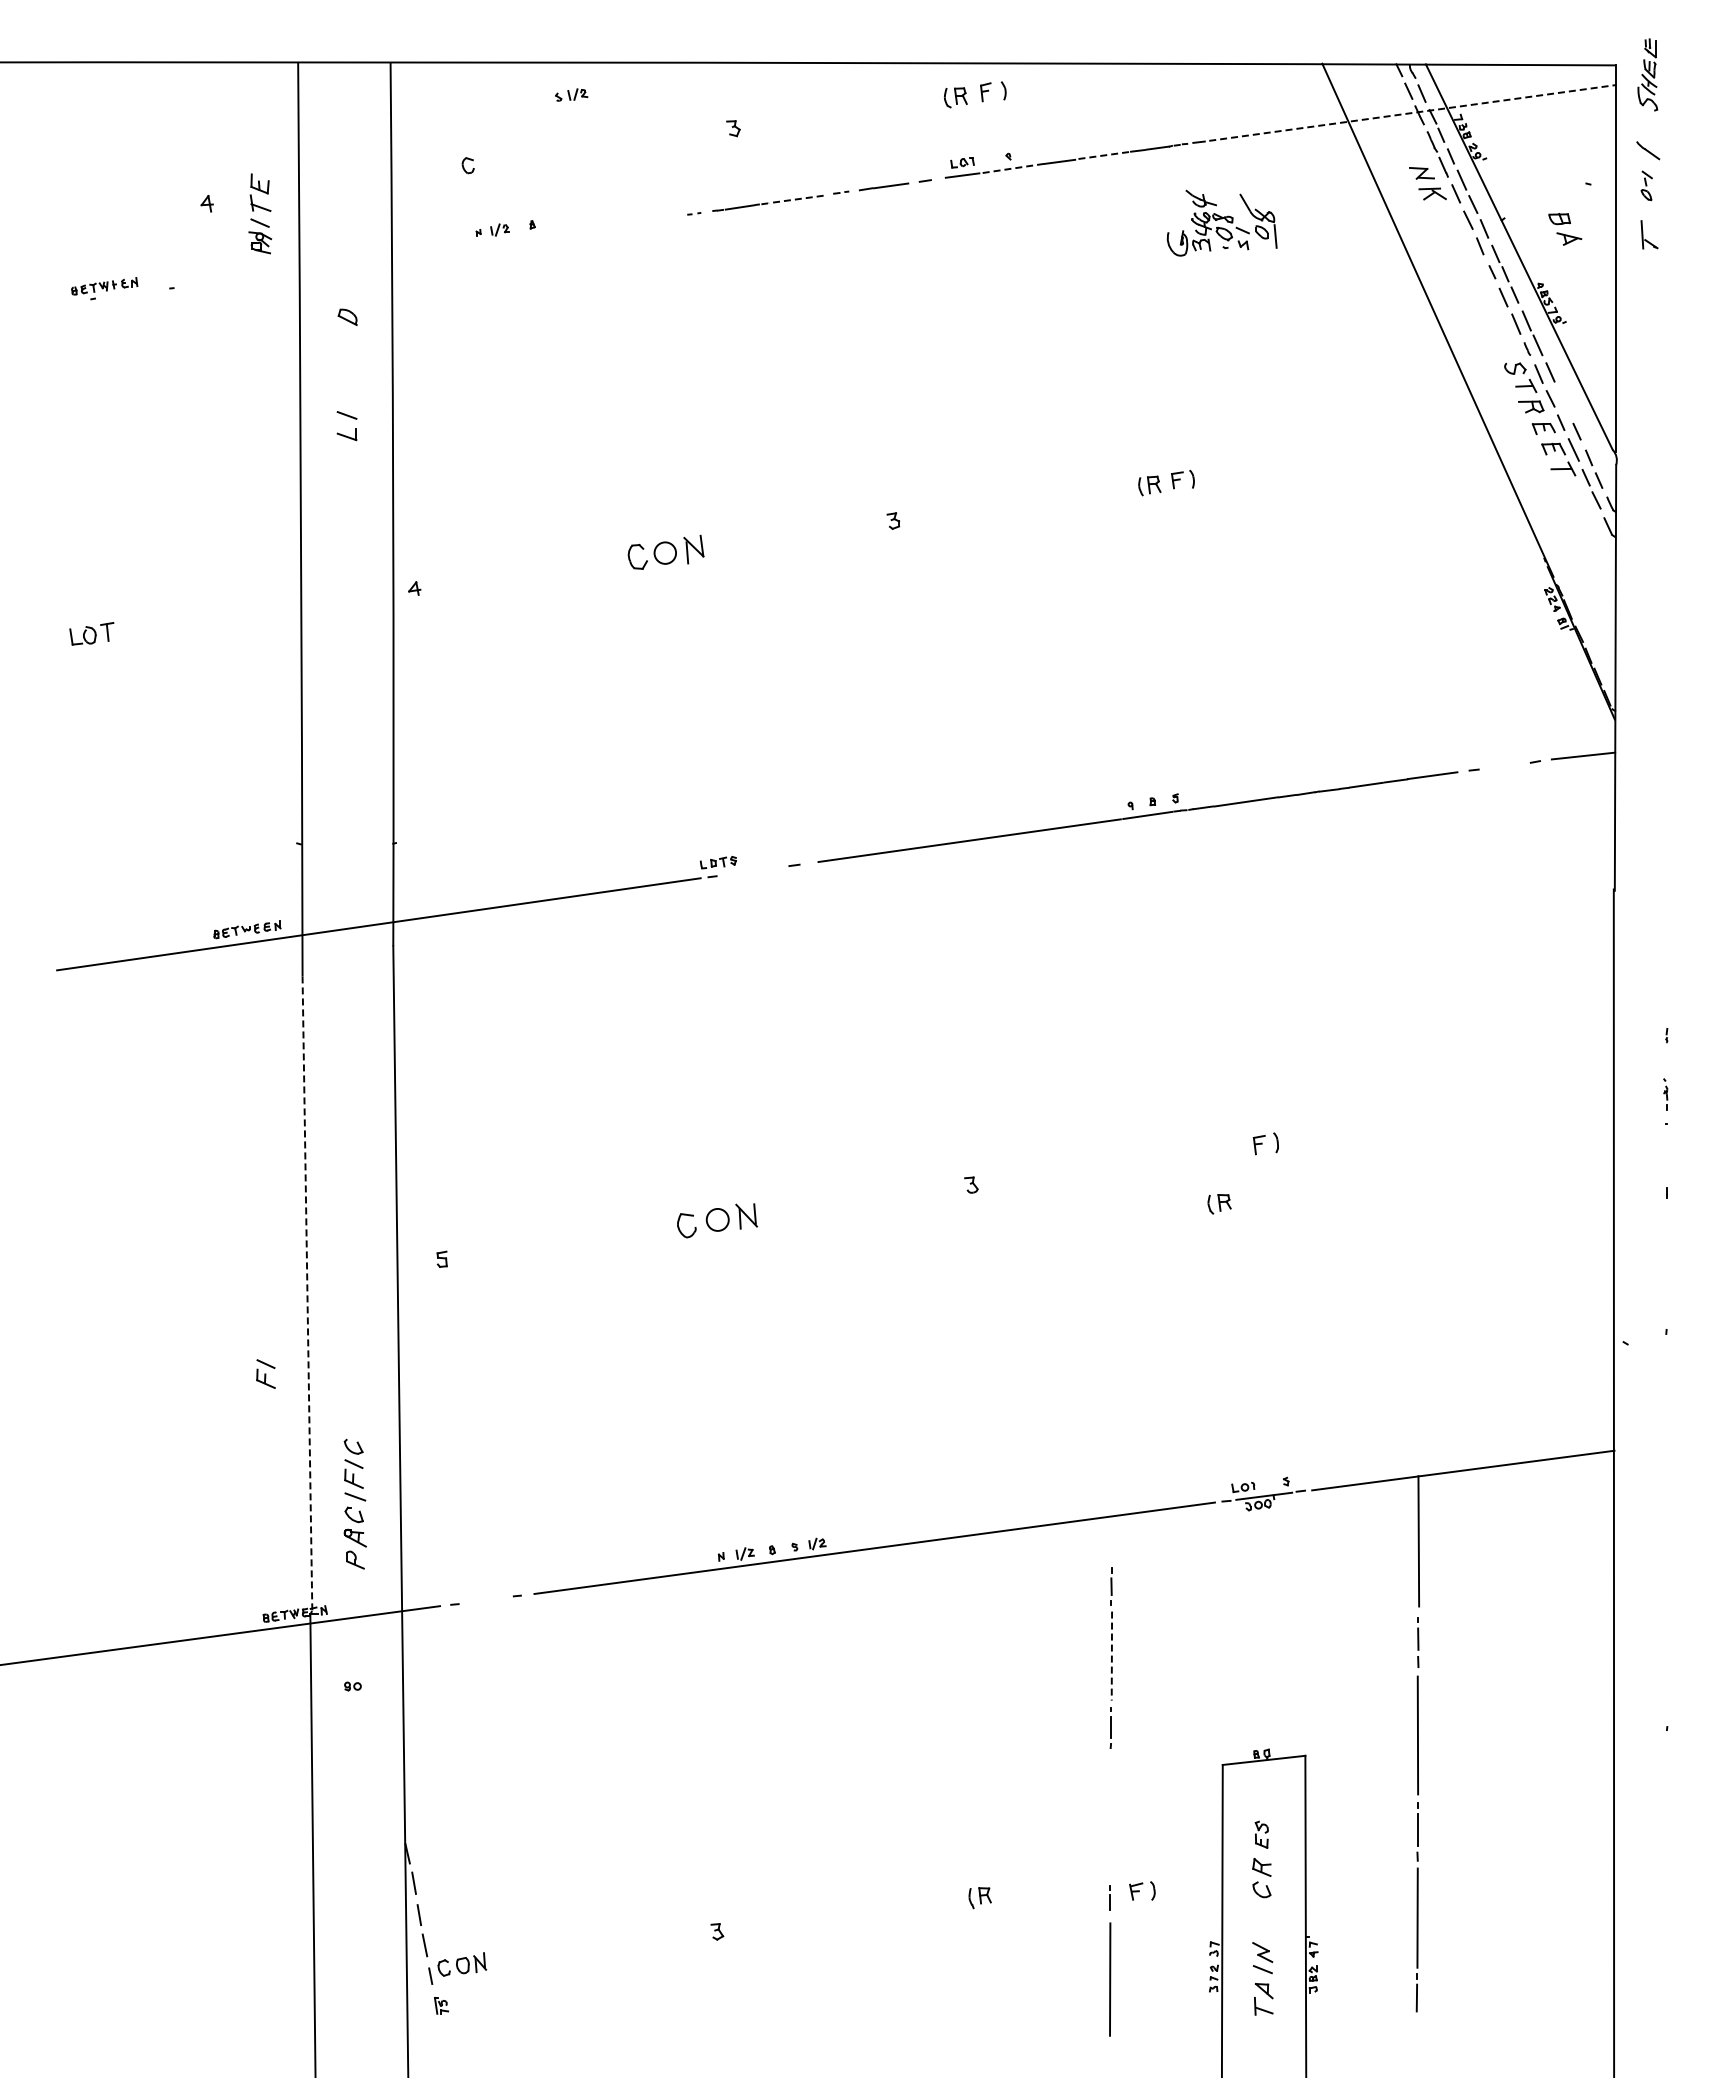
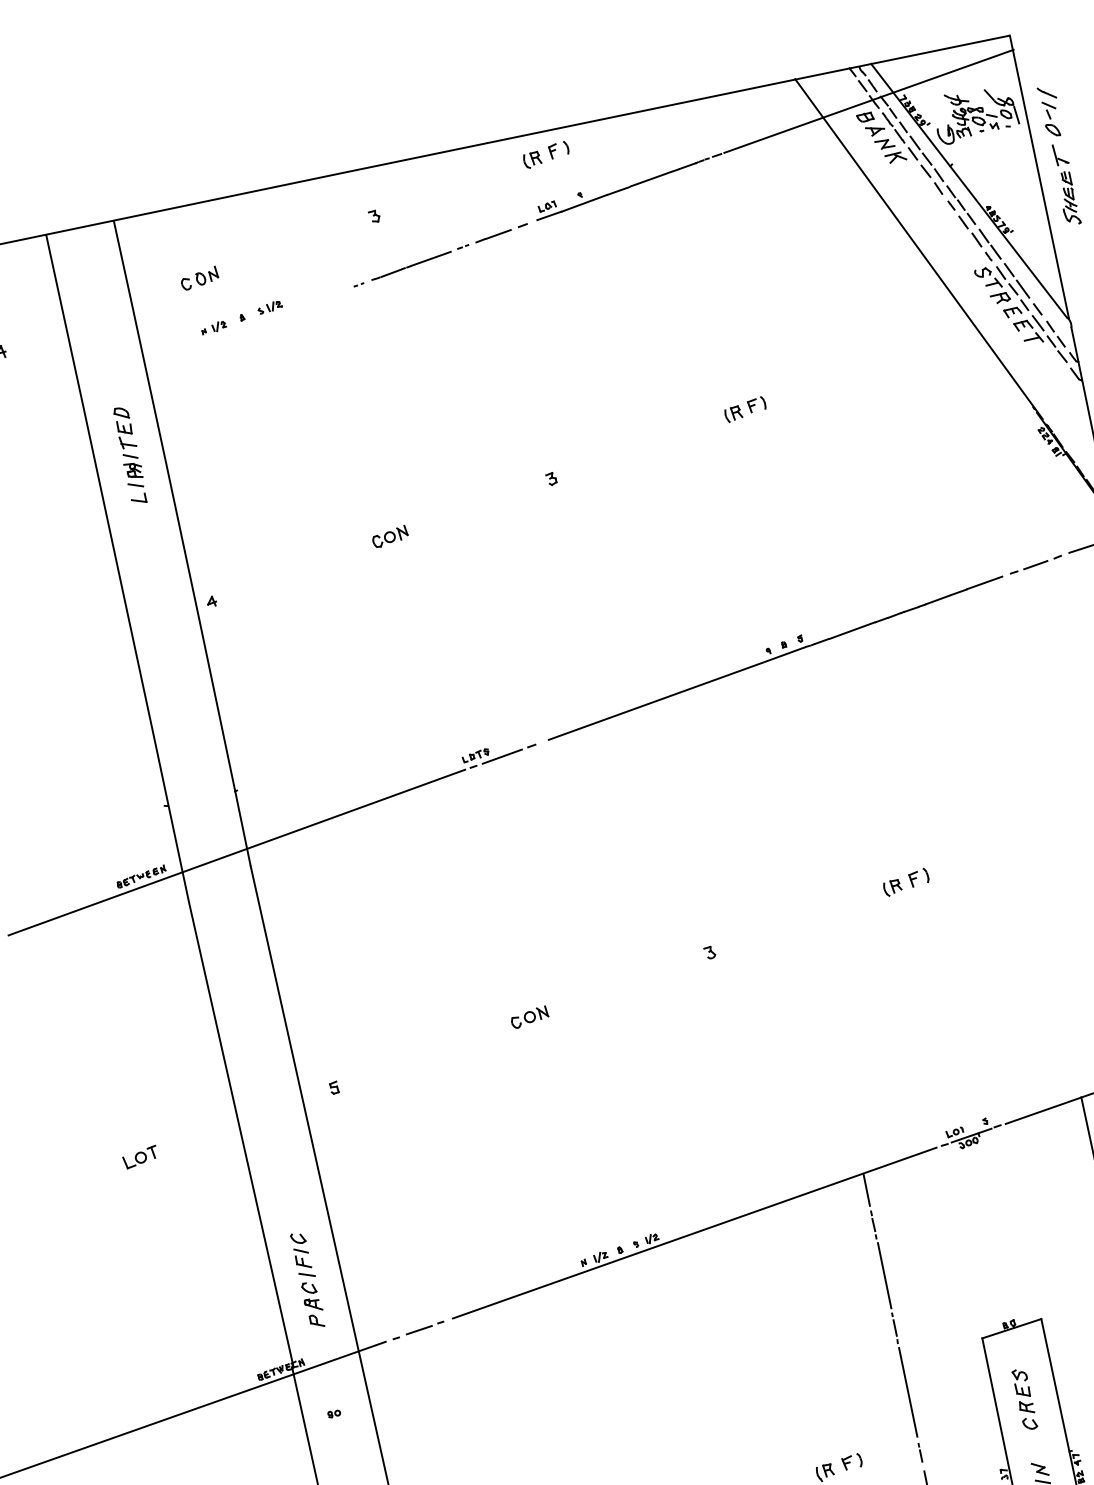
part: (1647, 74) -> (1068, 198), moved
part: (571, 94) -> (269, 307), moved
line: (1412, 112) -> (868, 101), dashed -> solid
line: (1103, 155) -> (649, 179), dashed -> solid
part: (497, 160) -> (206, 275), added
line: (1011, 168) -> (583, 203), dashed -> solid
part: (1646, 185) -> (1050, 118), size x1.67
line: (796, 199) -> (431, 258), dashed -> solid
part: (260, 213) -> (129, 449), moved
part: (1221, 222) -> (974, 113), moved
part: (1565, 229) -> (871, 124), moved
line: (1563, 401) -> (1023, 289), added
part: (666, 552) -> (390, 536), size x0.62
line: (1504, 766) -> (1035, 565), added
line: (752, 871) -> (501, 756), added
part: (1219, 1204) -> (892, 888), moved
part: (717, 1220) -> (529, 1017), size x0.62
line: (307, 1296) -> (241, 1135), dashed -> solid
part: (168, 1297) -> (140, 1157), added
part: (265, 1373) -> (222, 1198), removed
line: (1111, 1538) -> (866, 1189), added
line: (486, 1600) -> (418, 1330), added
line: (1111, 1656) -> (884, 1276), dashed -> solid
line: (1110, 1815) -> (907, 1392), added
part: (1261, 1834) -> (1021, 1383), size x1.43
part: (1142, 1890) -> (852, 1461), moved

